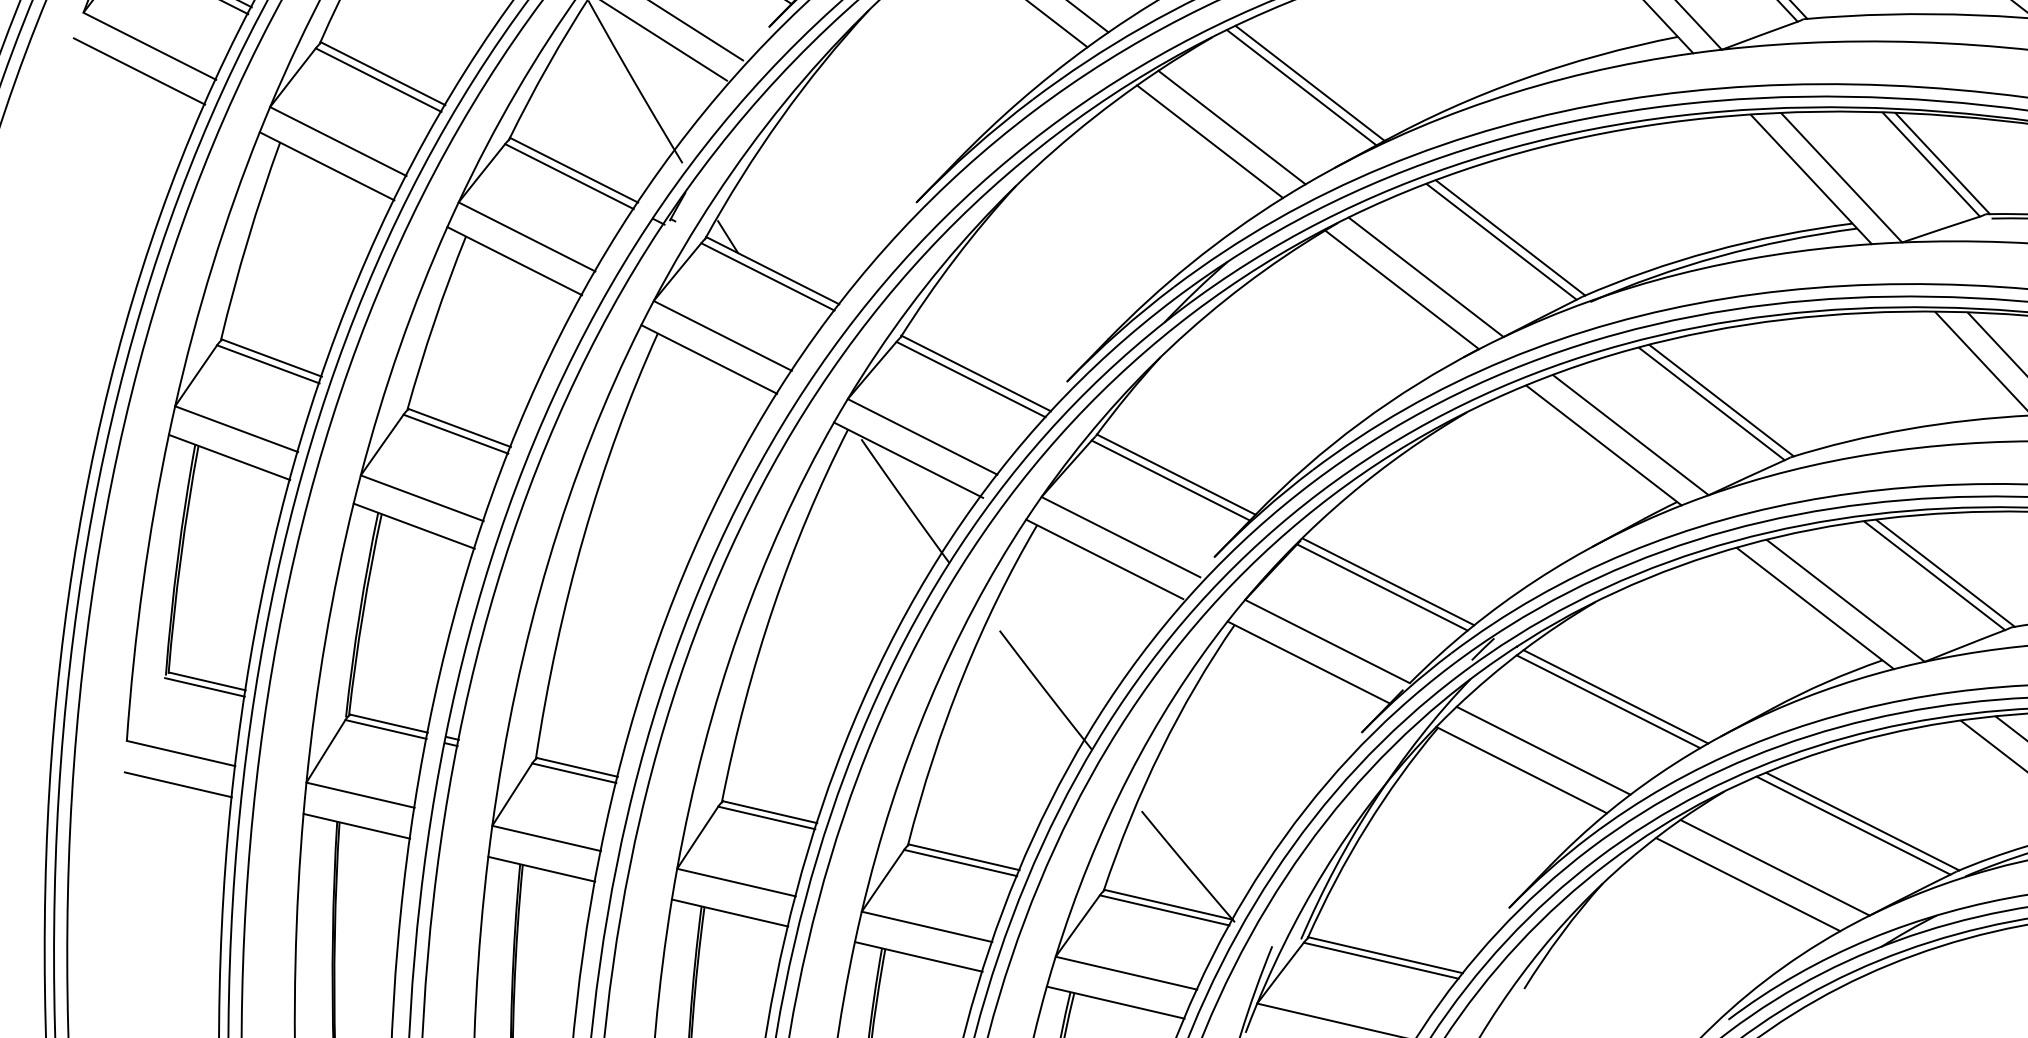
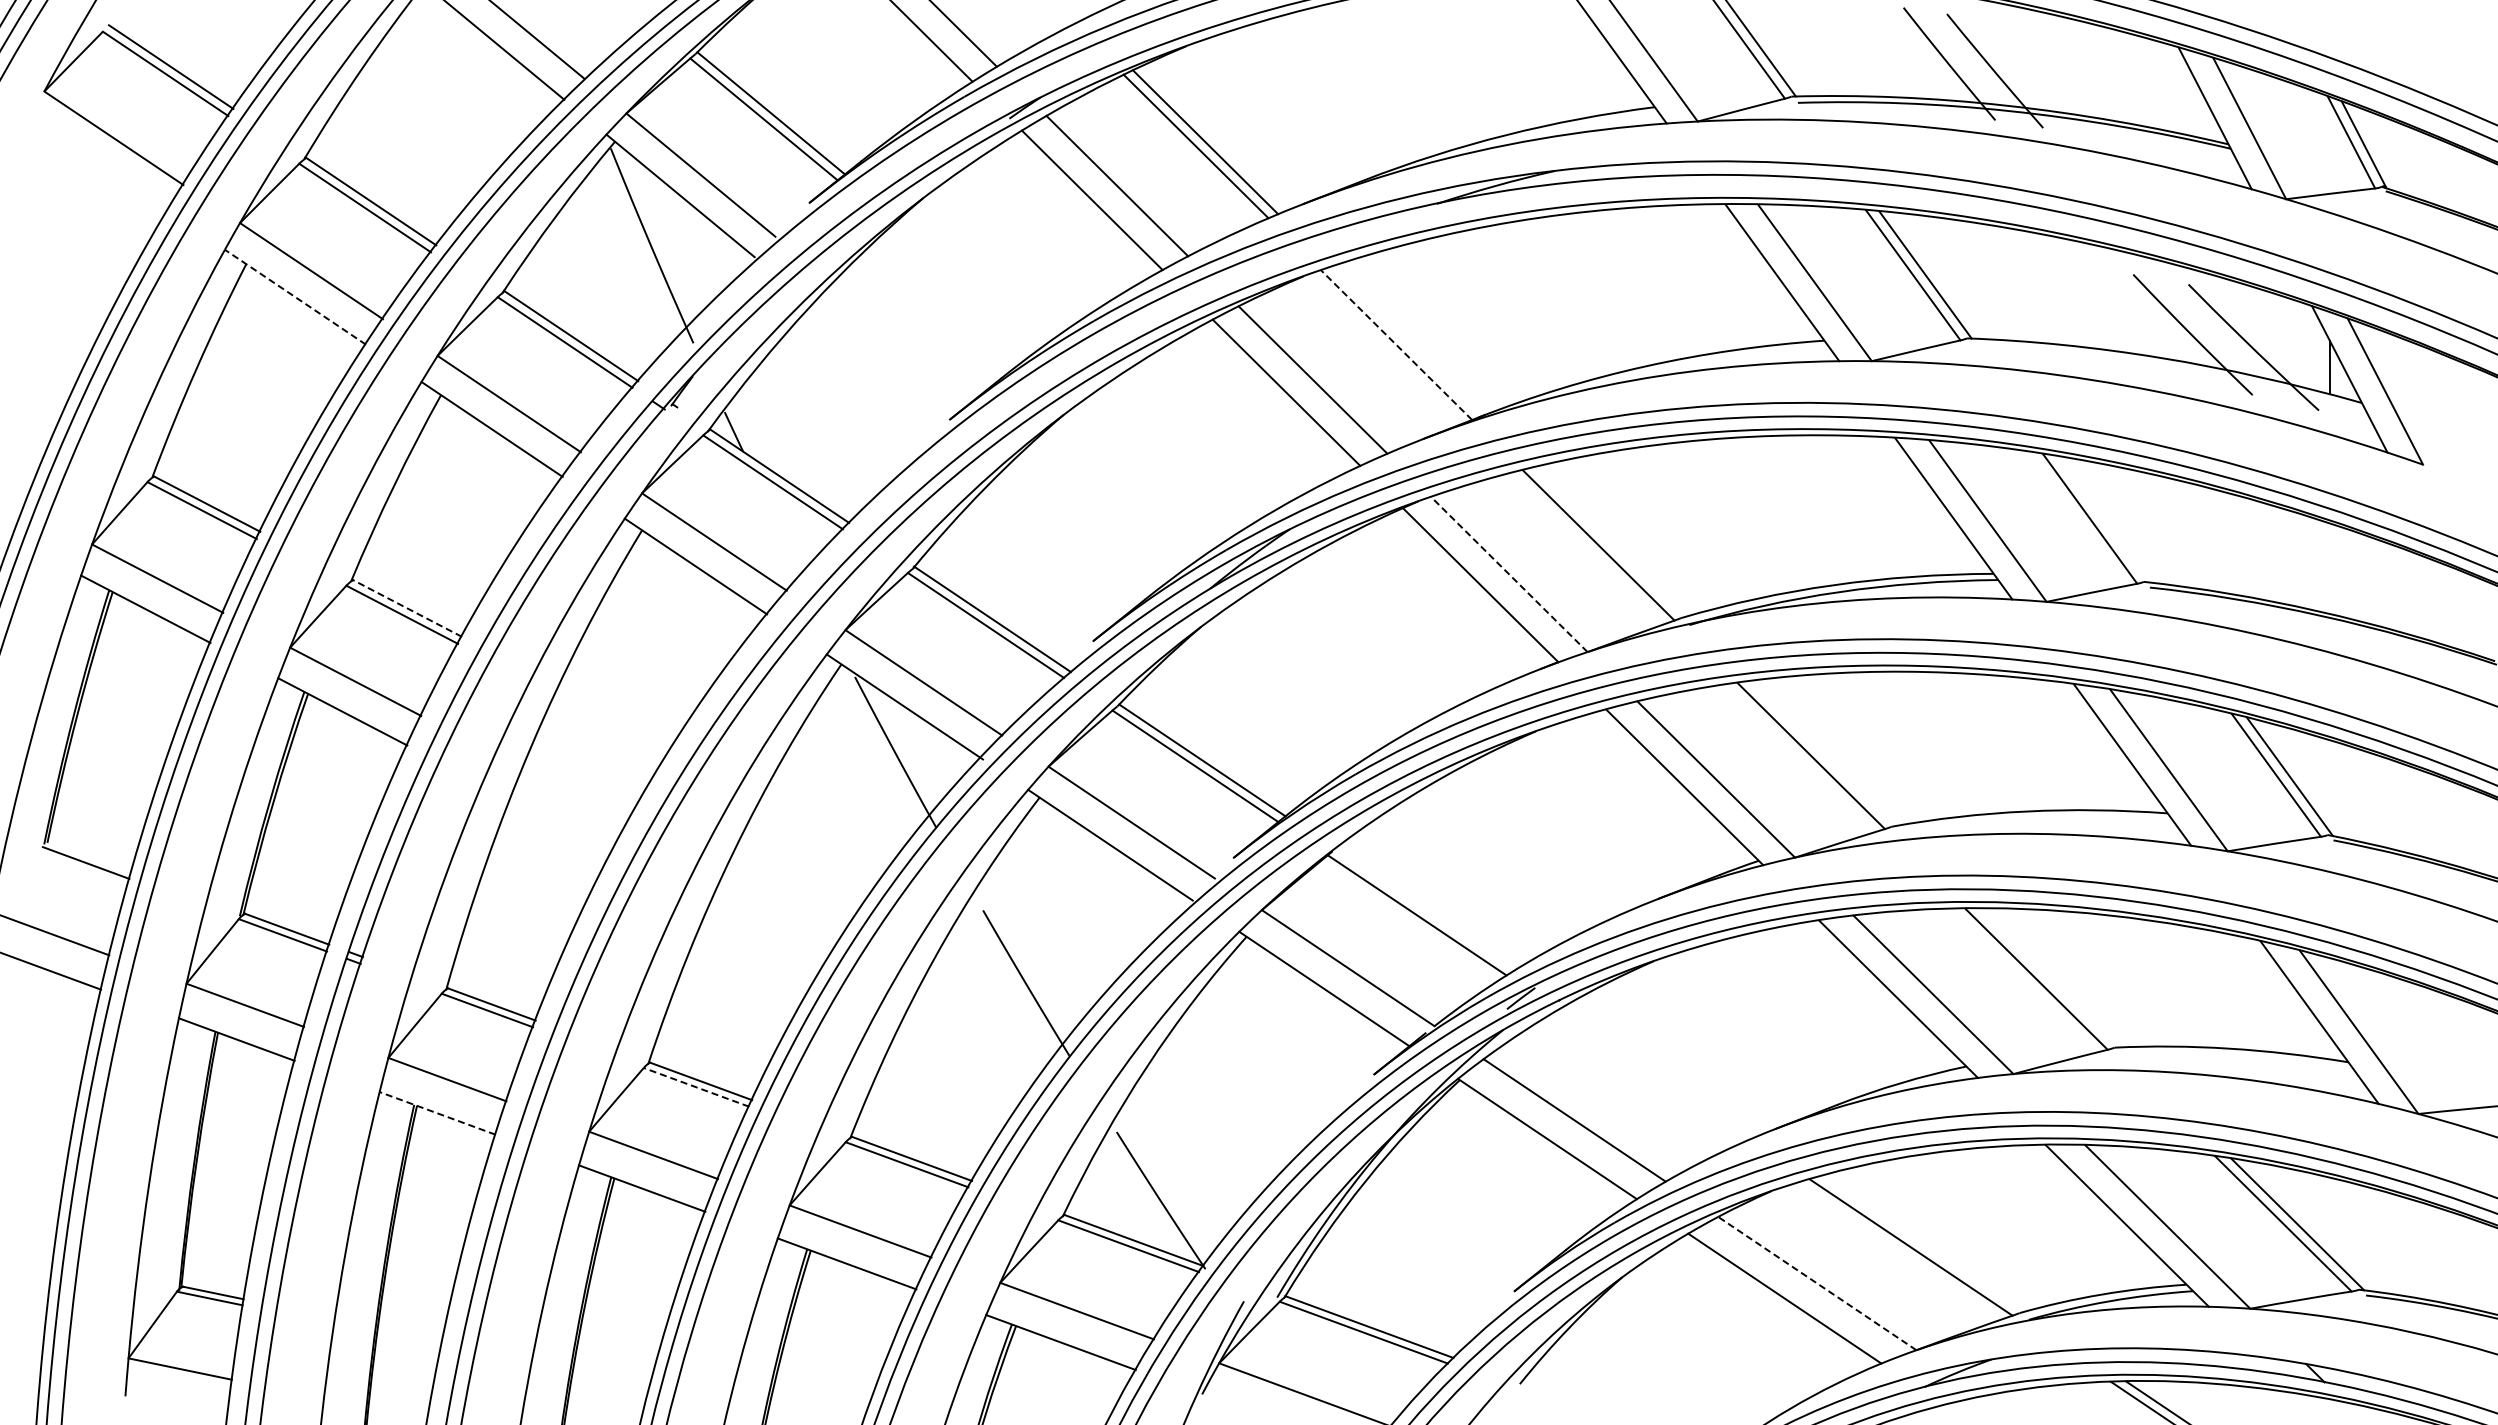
line: (139, 71) -> (98, 164), removed
line: (1310, 83) -> (1406, 341), removed
line: (1301, 87) -> (1396, 344), solid -> dashed
line: (1942, 163) -> (2102, 519), removed
line: (327, 165) -> (295, 296), solid -> dashed
line: (1509, 238) -> (1608, 542), removed
line: (1425, 277) -> (1508, 574), solid -> dashed
line: (1721, 400) -> (1822, 753), removed
line: (459, 428) -> (407, 608), solid -> dashed
line: (1945, 572) -> (2049, 977), removed
line: (1388, 581) -> (1424, 909), removed
line: (207, 681) -> (90, 856), removed
line: (1615, 697) -> (1662, 1070), removed
line: (1607, 701) -> (1653, 1074), removed
line: (766, 818) -> (696, 1087), solid -> dashed
line: (1862, 821) -> (1921, 1244), removed
line: (1774, 867) -> (1816, 1283), solid -> dashed
line: (541, 869) -> (437, 1113), solid -> dashed

